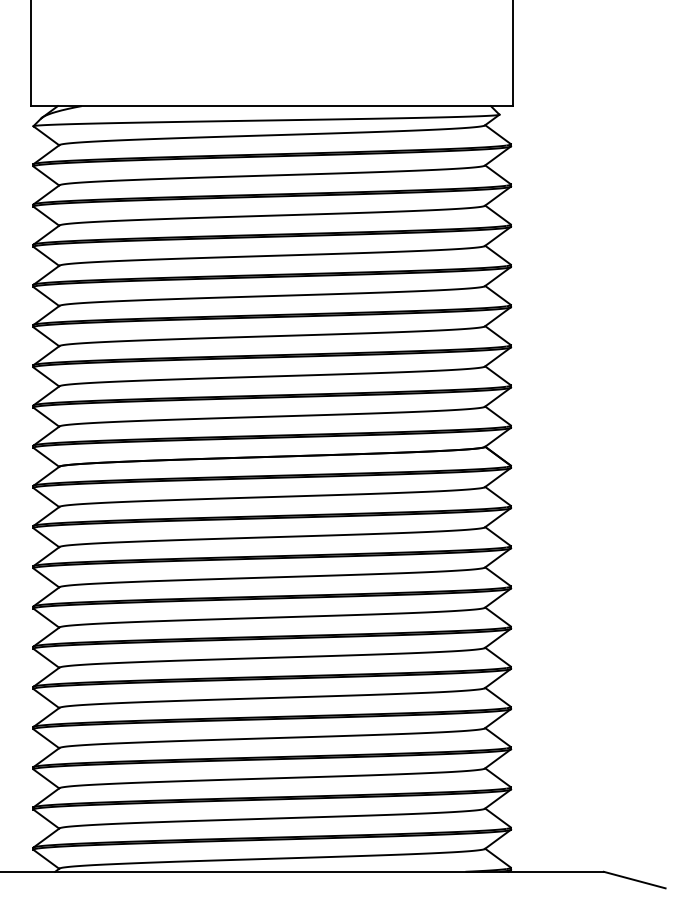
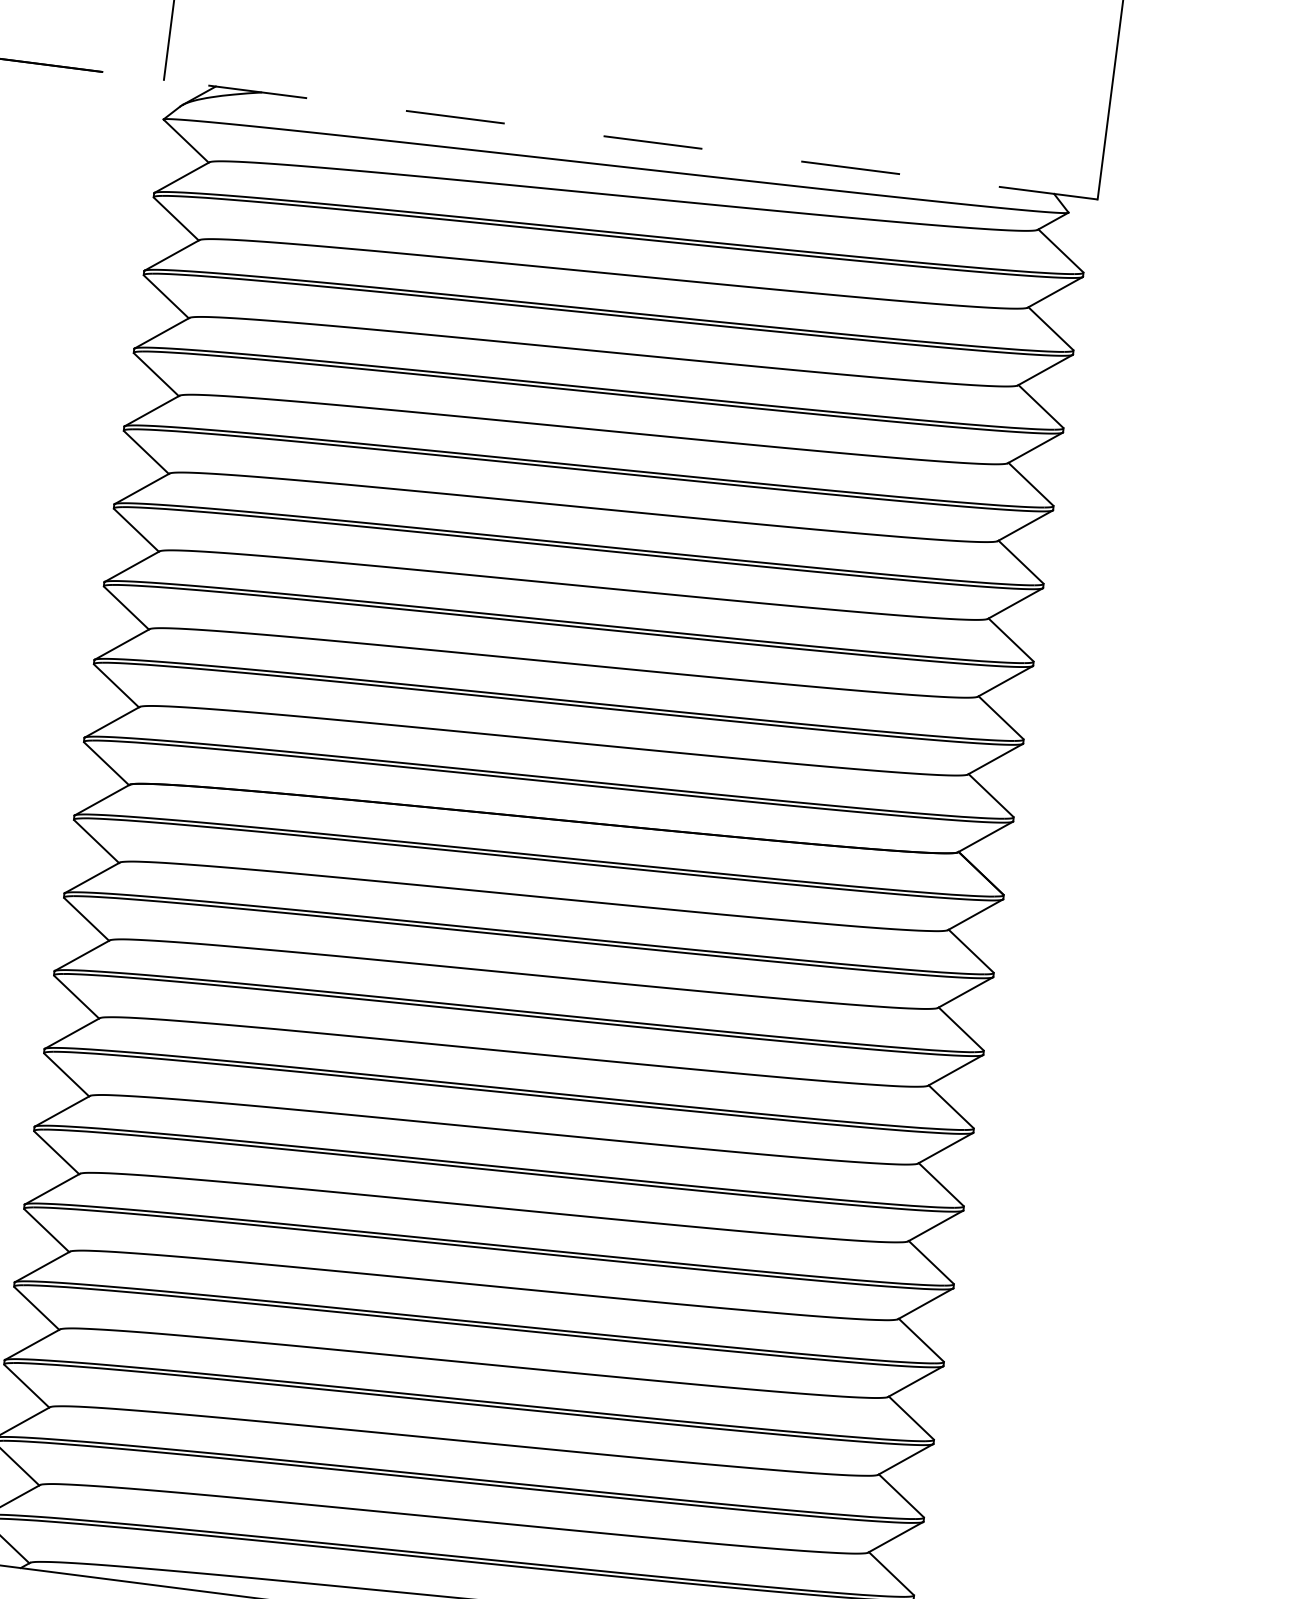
line: (271, 106) -> (629, 140), solid -> dashed

